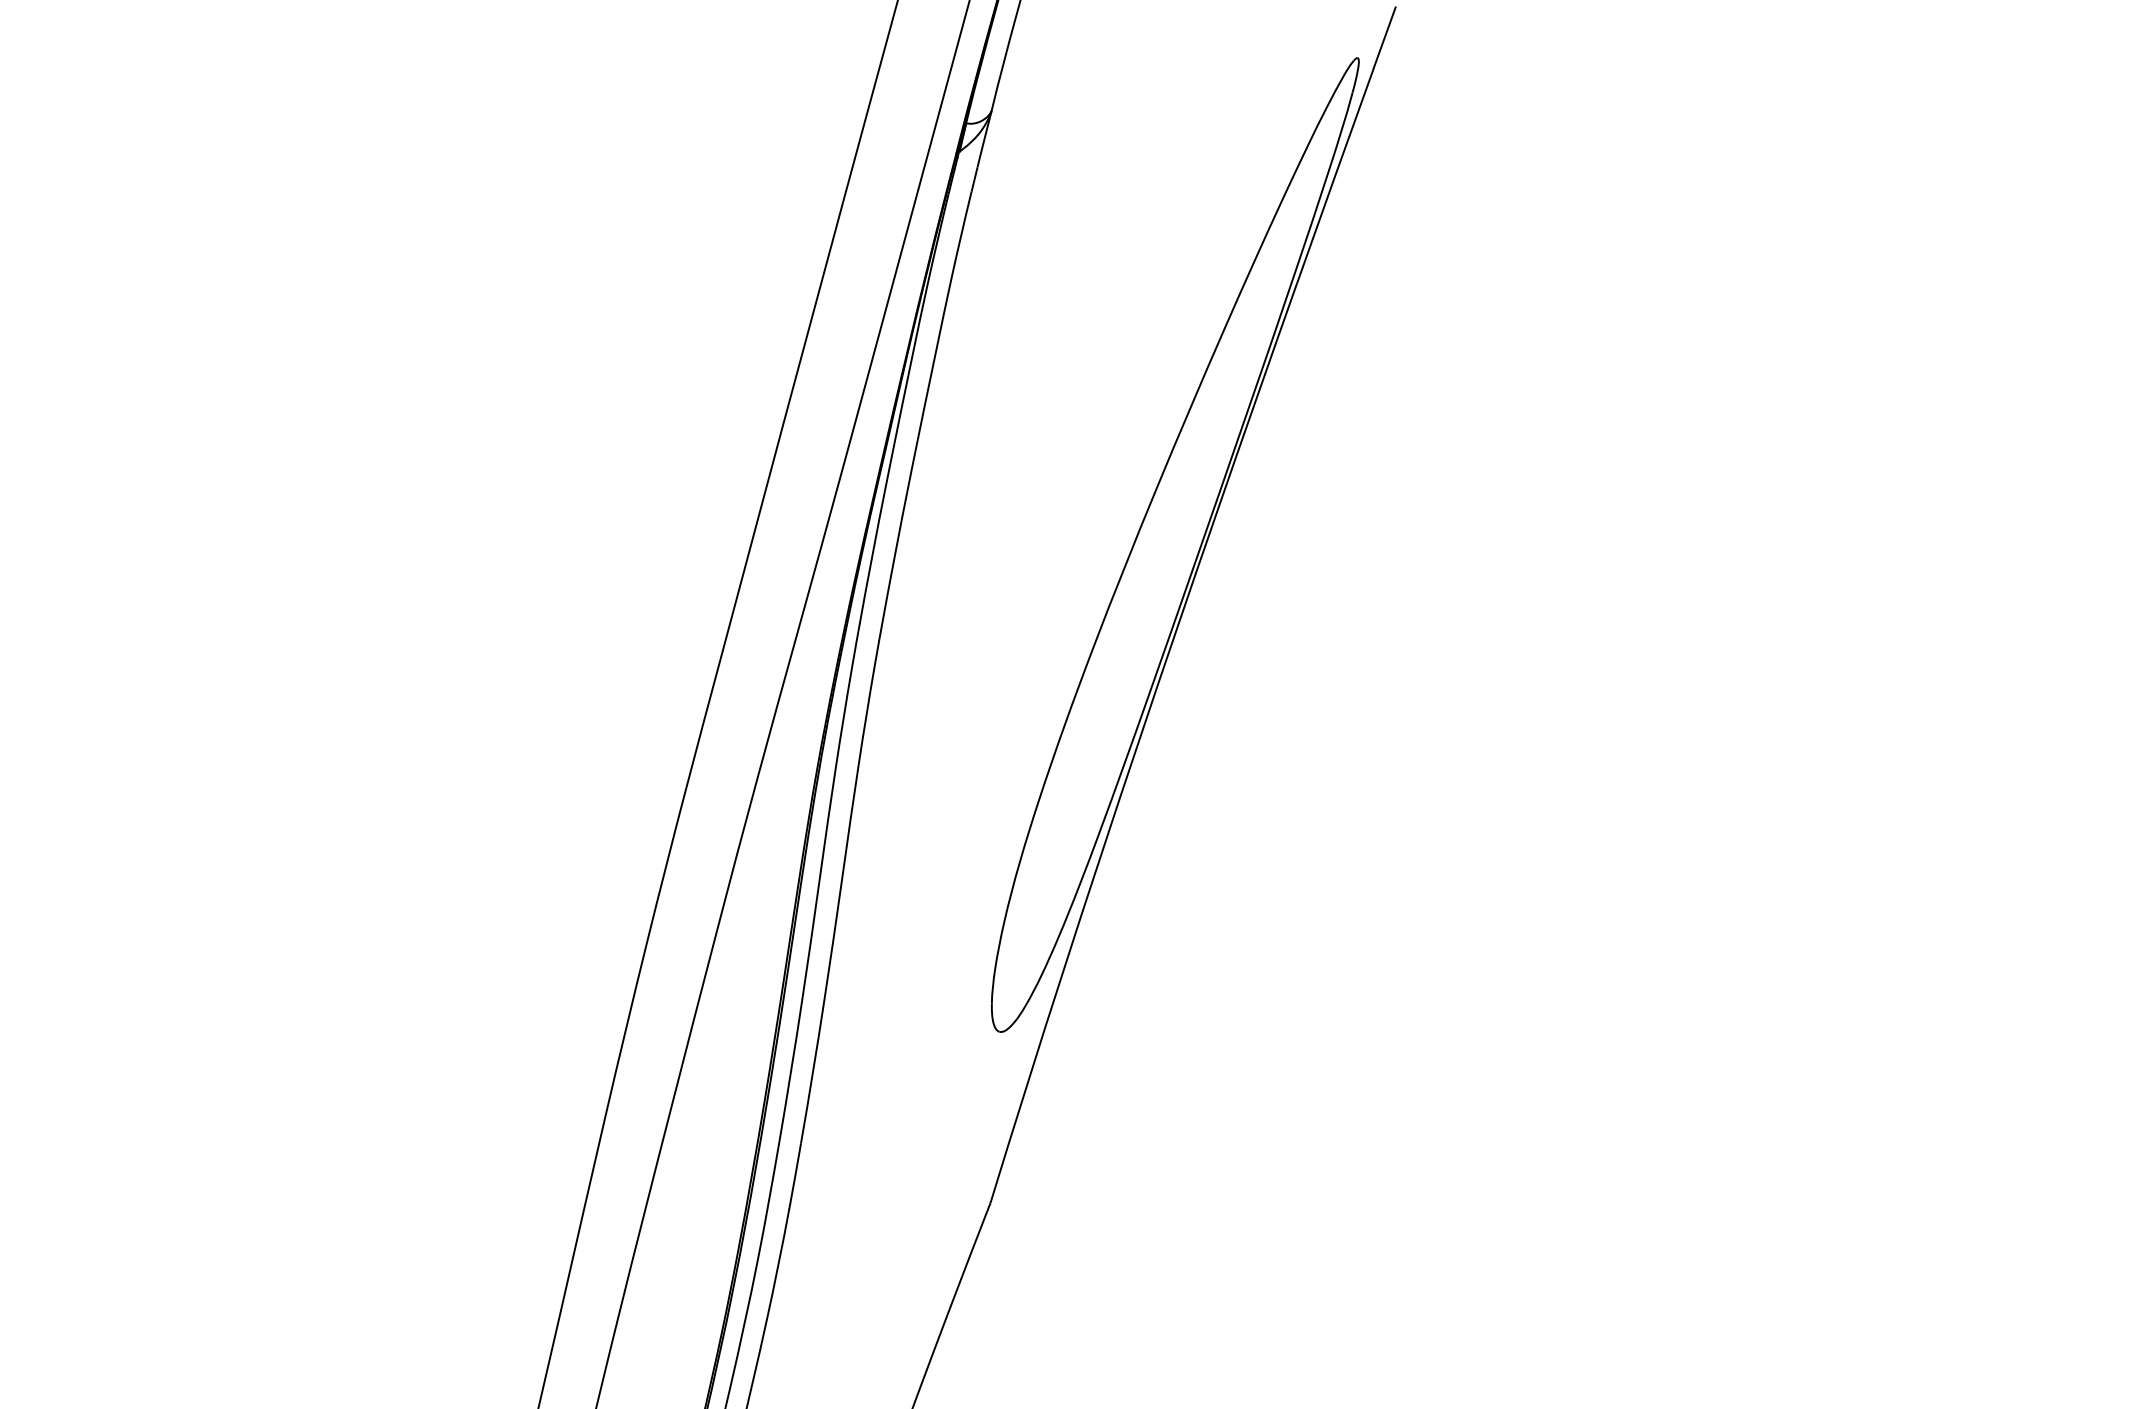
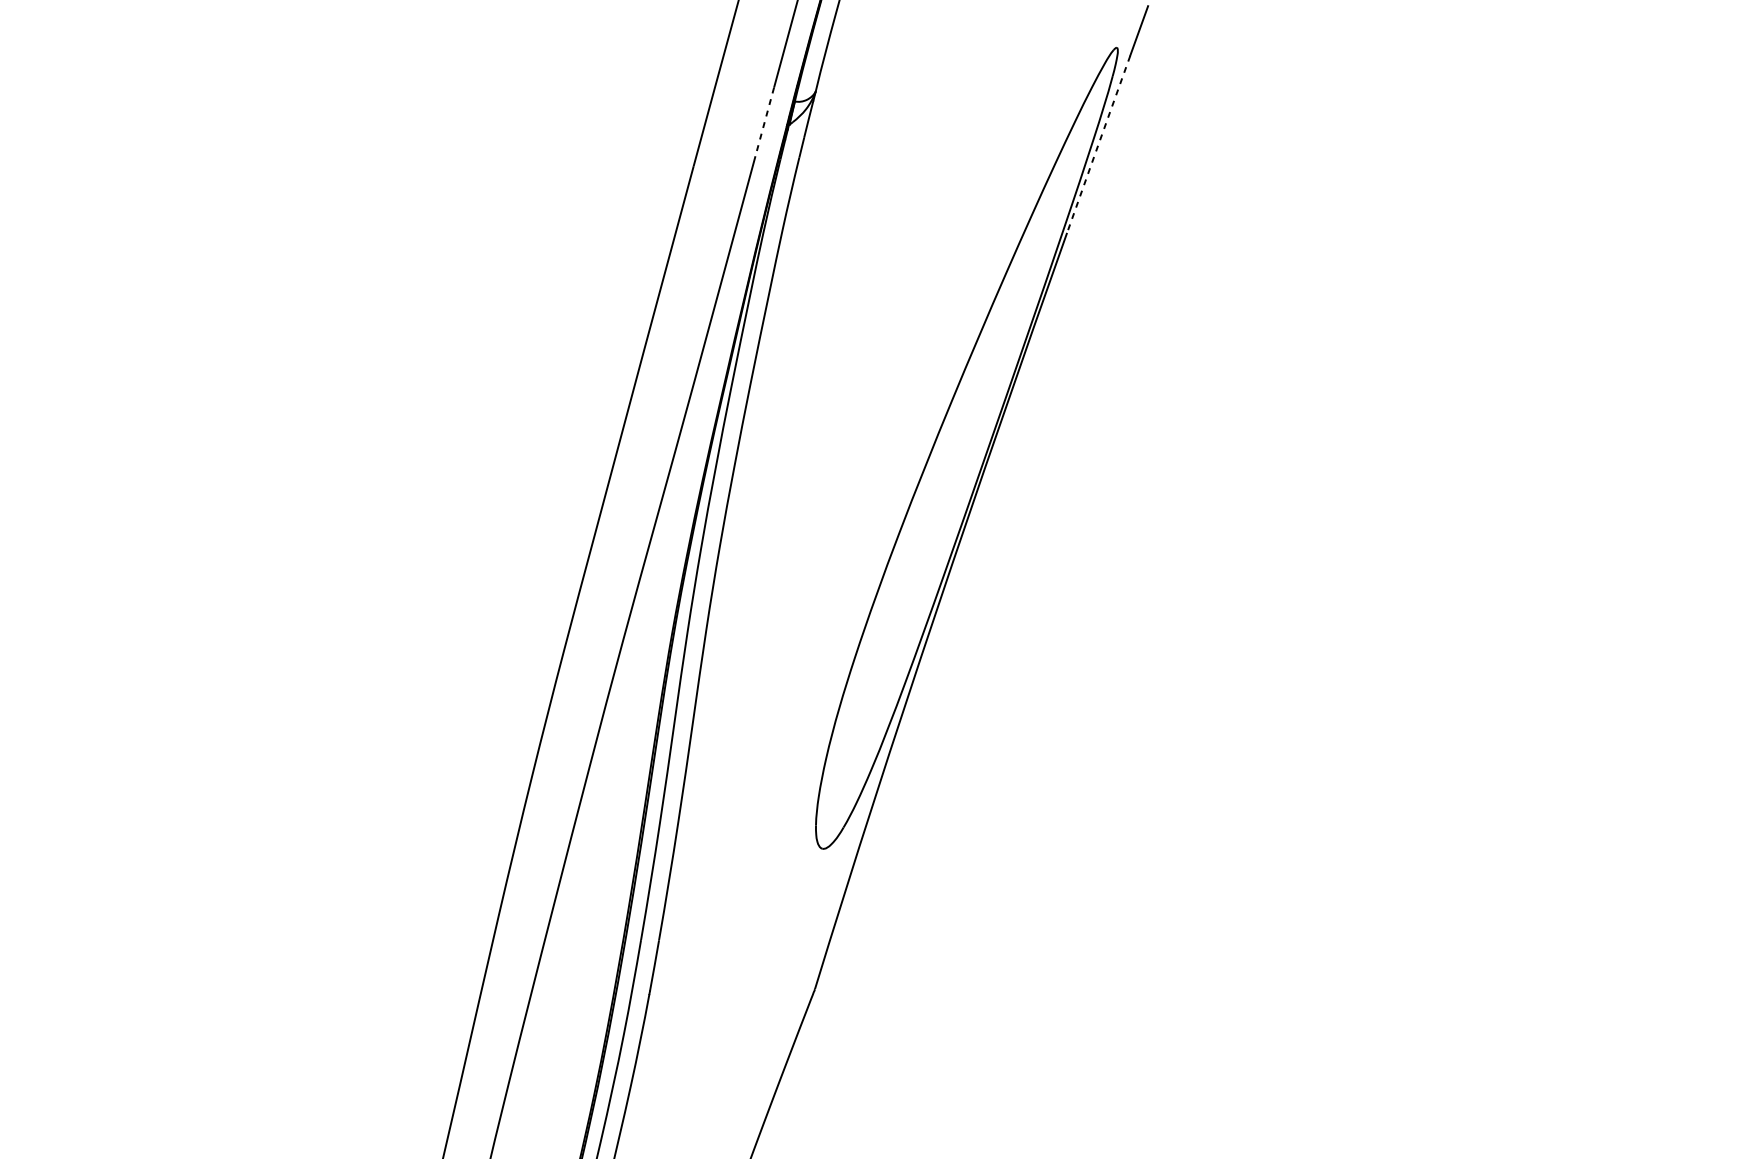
line: (929, 148) -> (764, 122), solid -> dashed
arc: (1335, 175) -> (1098, 144), solid -> dashed

